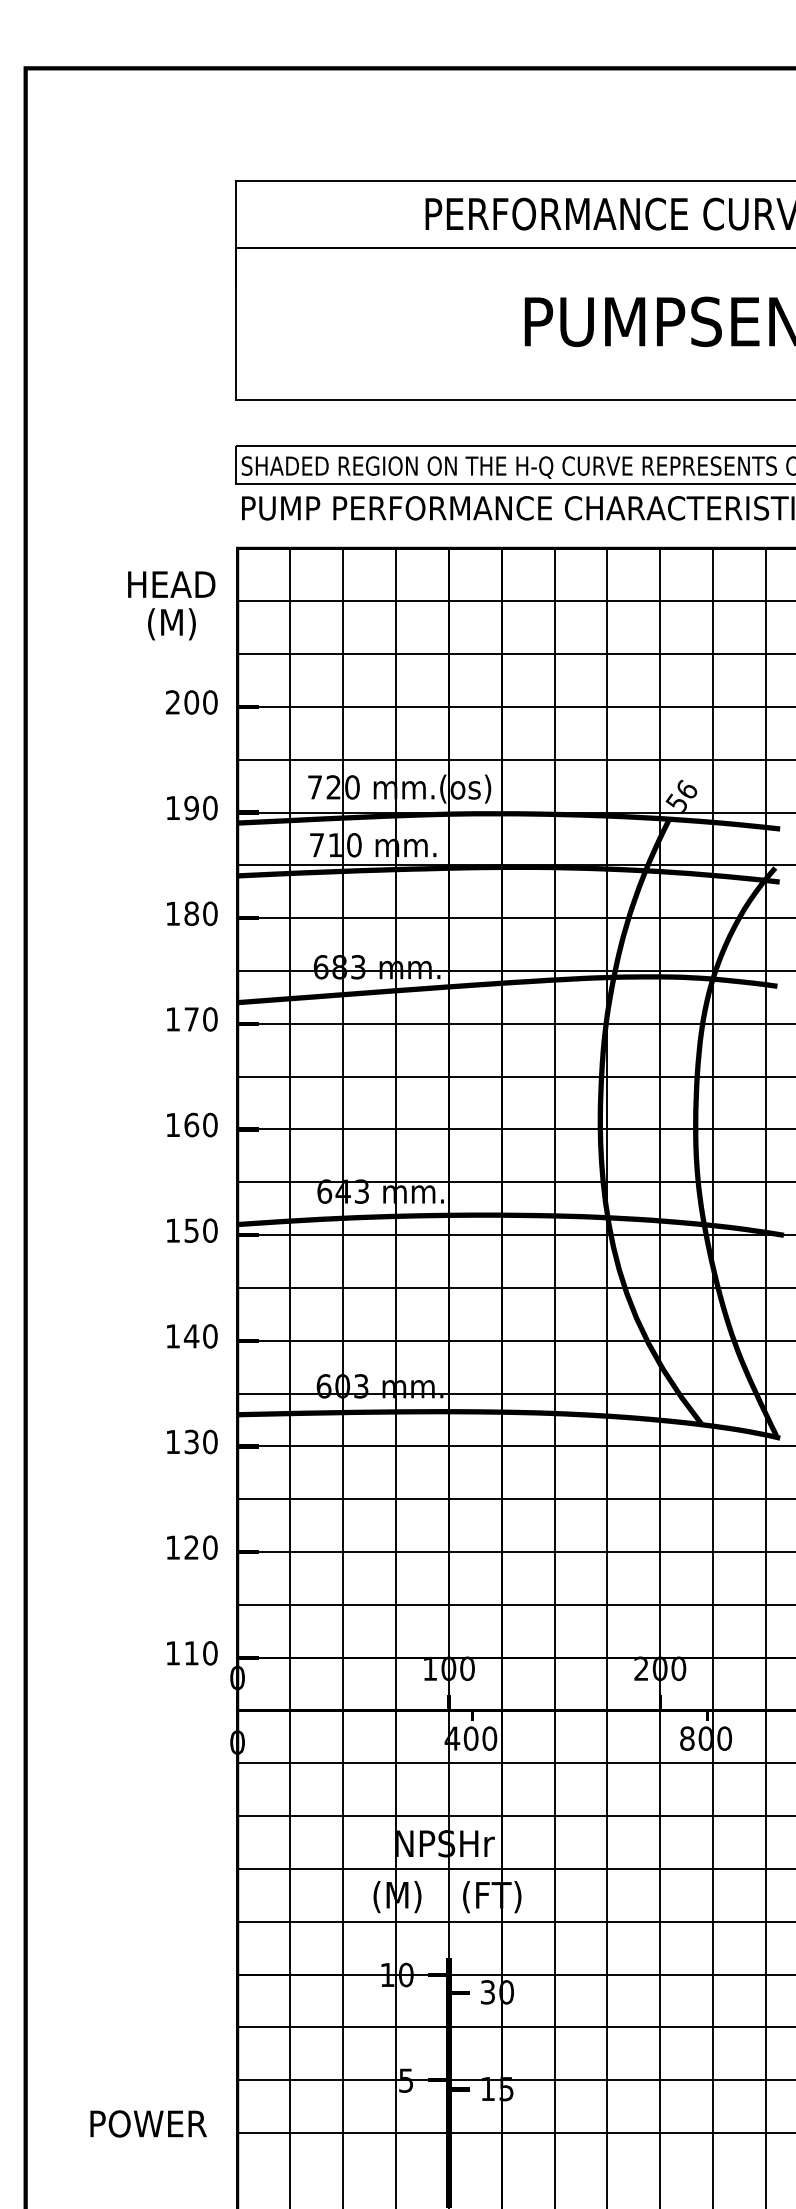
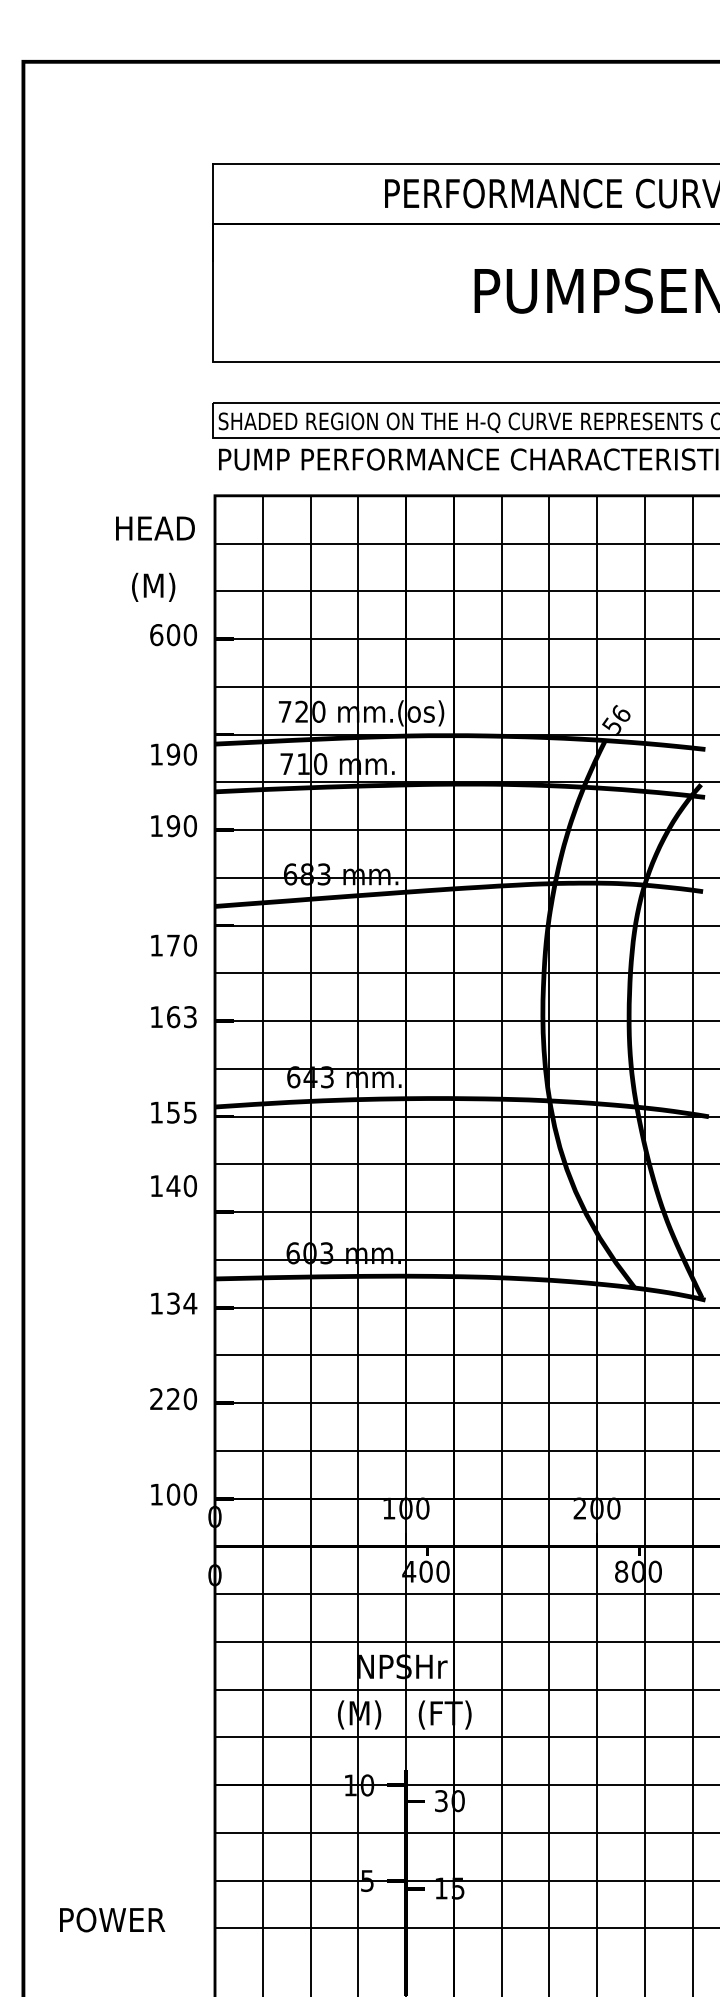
text: (171, 623) -> (153, 586), moved
text: (172, 702) -> (156, 635), 200 -> 600
text: (191, 808) -> (173, 754), moved
text: (191, 914) -> (173, 826), 180 -> 190
text: (191, 1019) -> (173, 945), moved
text: (210, 1125) -> (190, 1017), 160 -> 163
text: (210, 1230) -> (190, 1112), 150 -> 155
text: (191, 1336) -> (173, 1186), moved
text: (210, 1441) -> (190, 1303), 130 -> 134
text: (172, 1546) -> (156, 1398), 120 -> 220
text: (191, 1653) -> (173, 1494), 110 -> 100
text: (148, 2123) -> (112, 1919), moved

